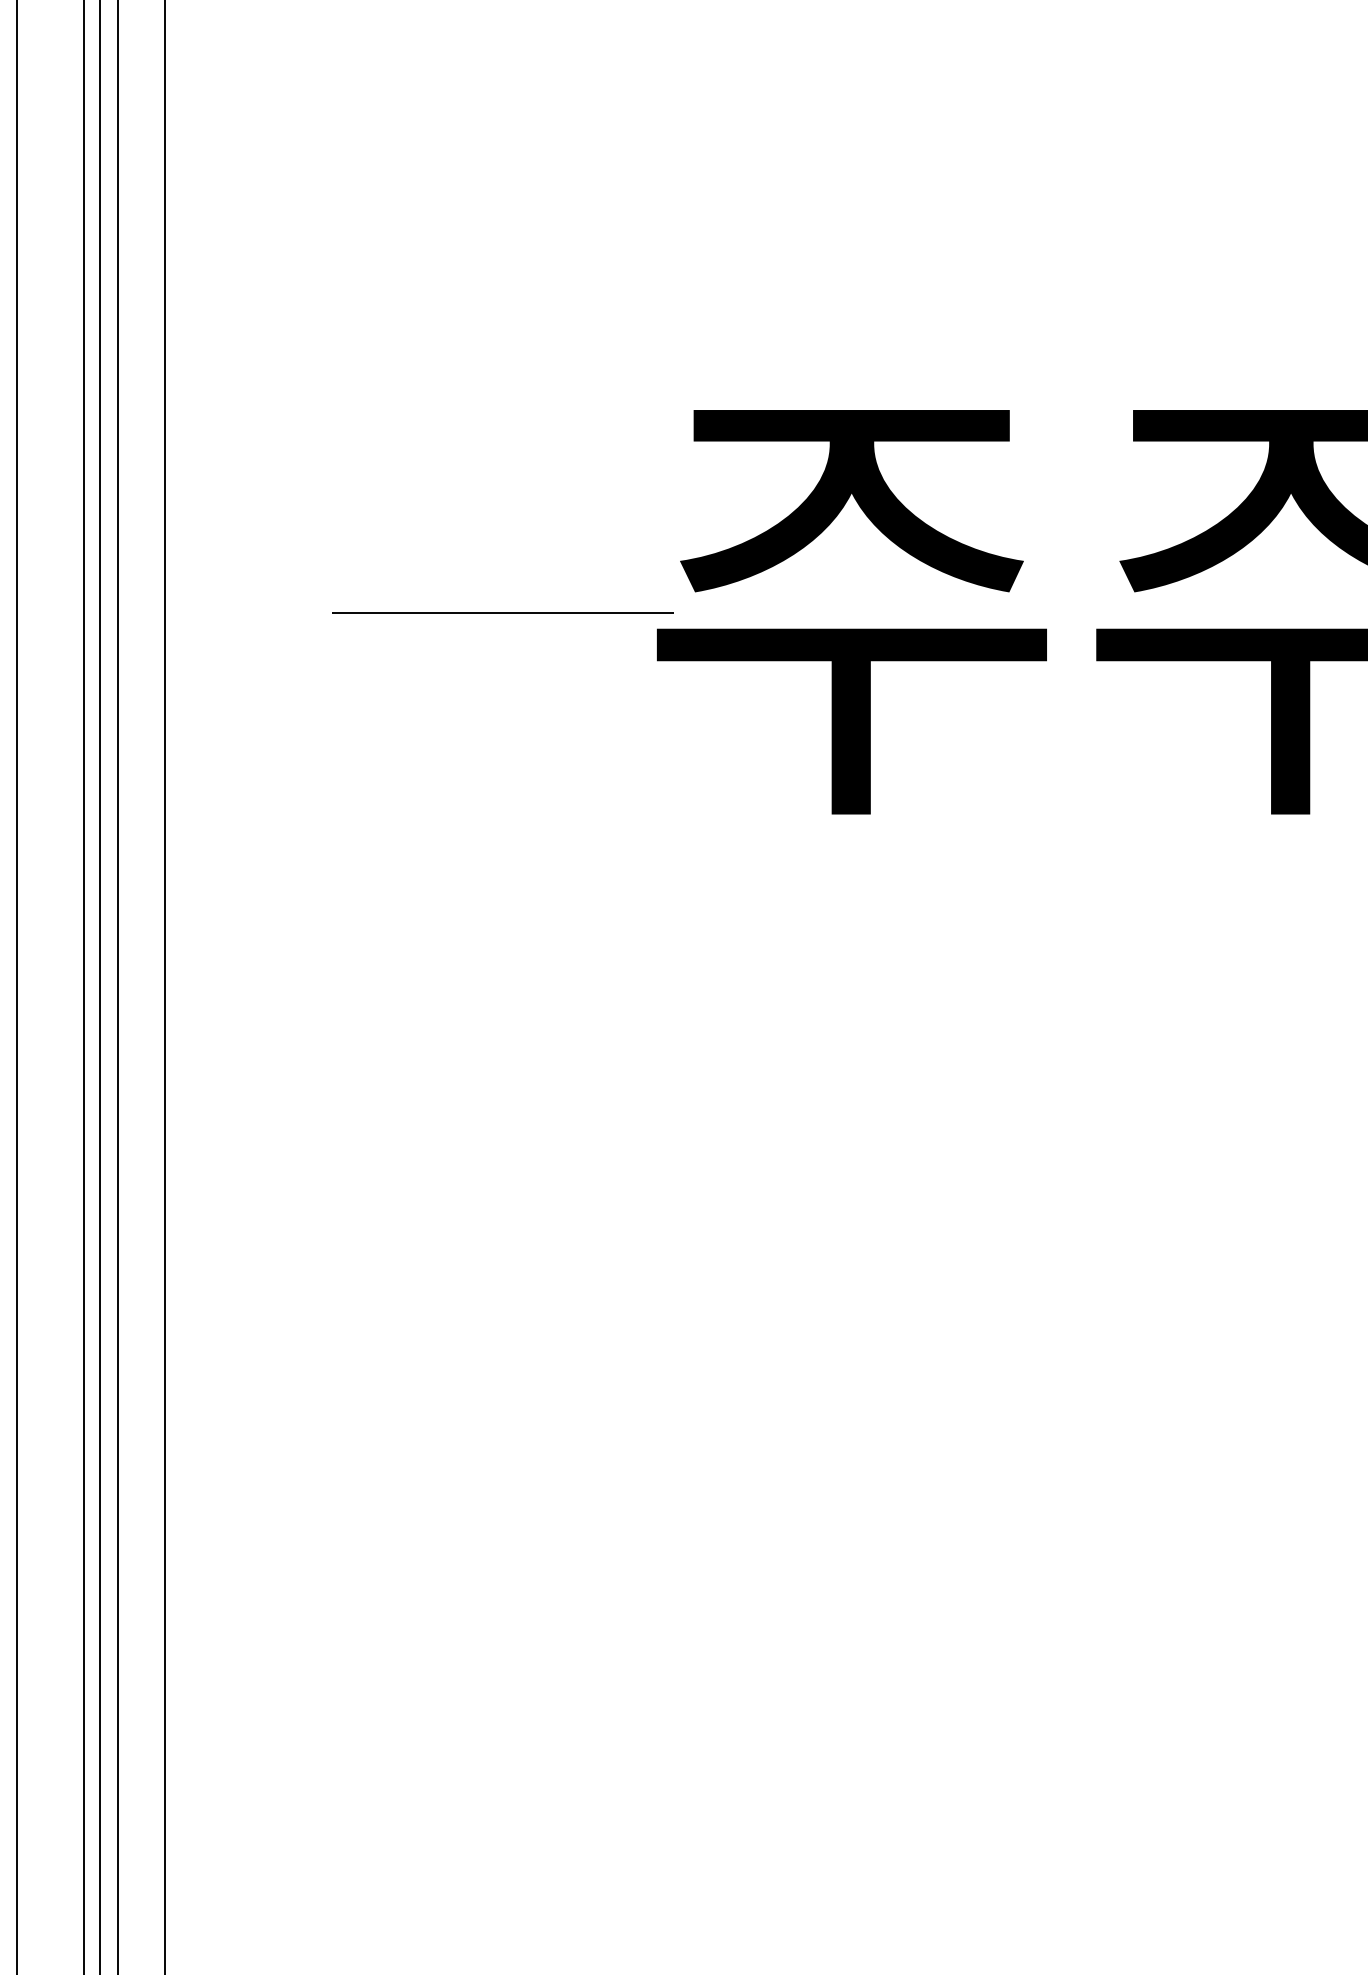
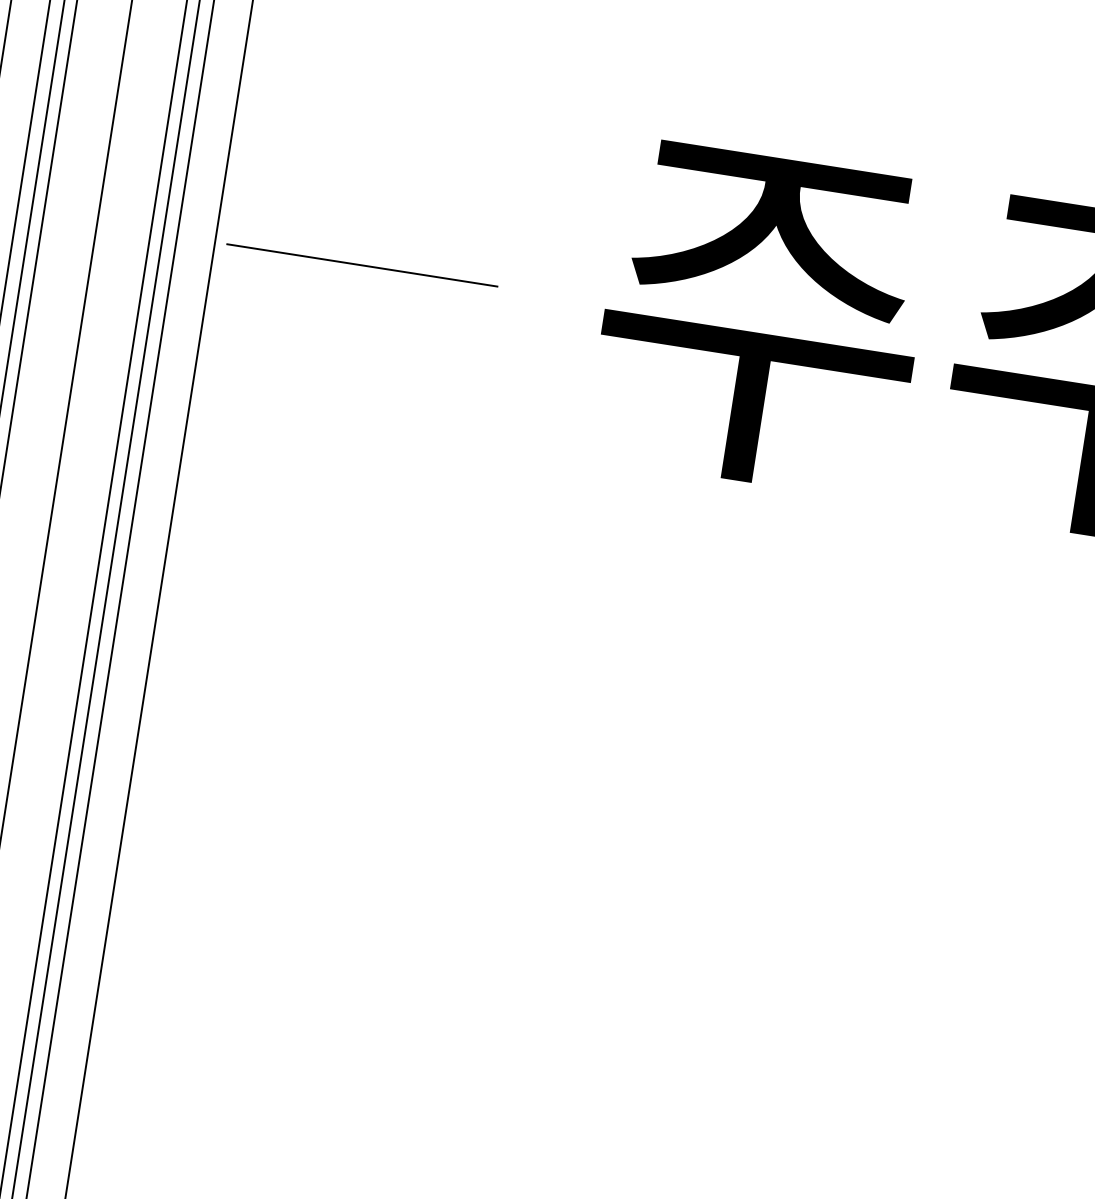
line: (502, 612) -> (362, 264), moved

